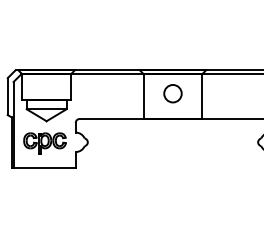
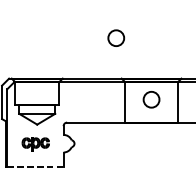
circle: (133, 25) -> (115, 38), added
part: (44, 143) -> (35, 144), size x0.7
line: (45, 167) -> (36, 166), solid -> dashed

